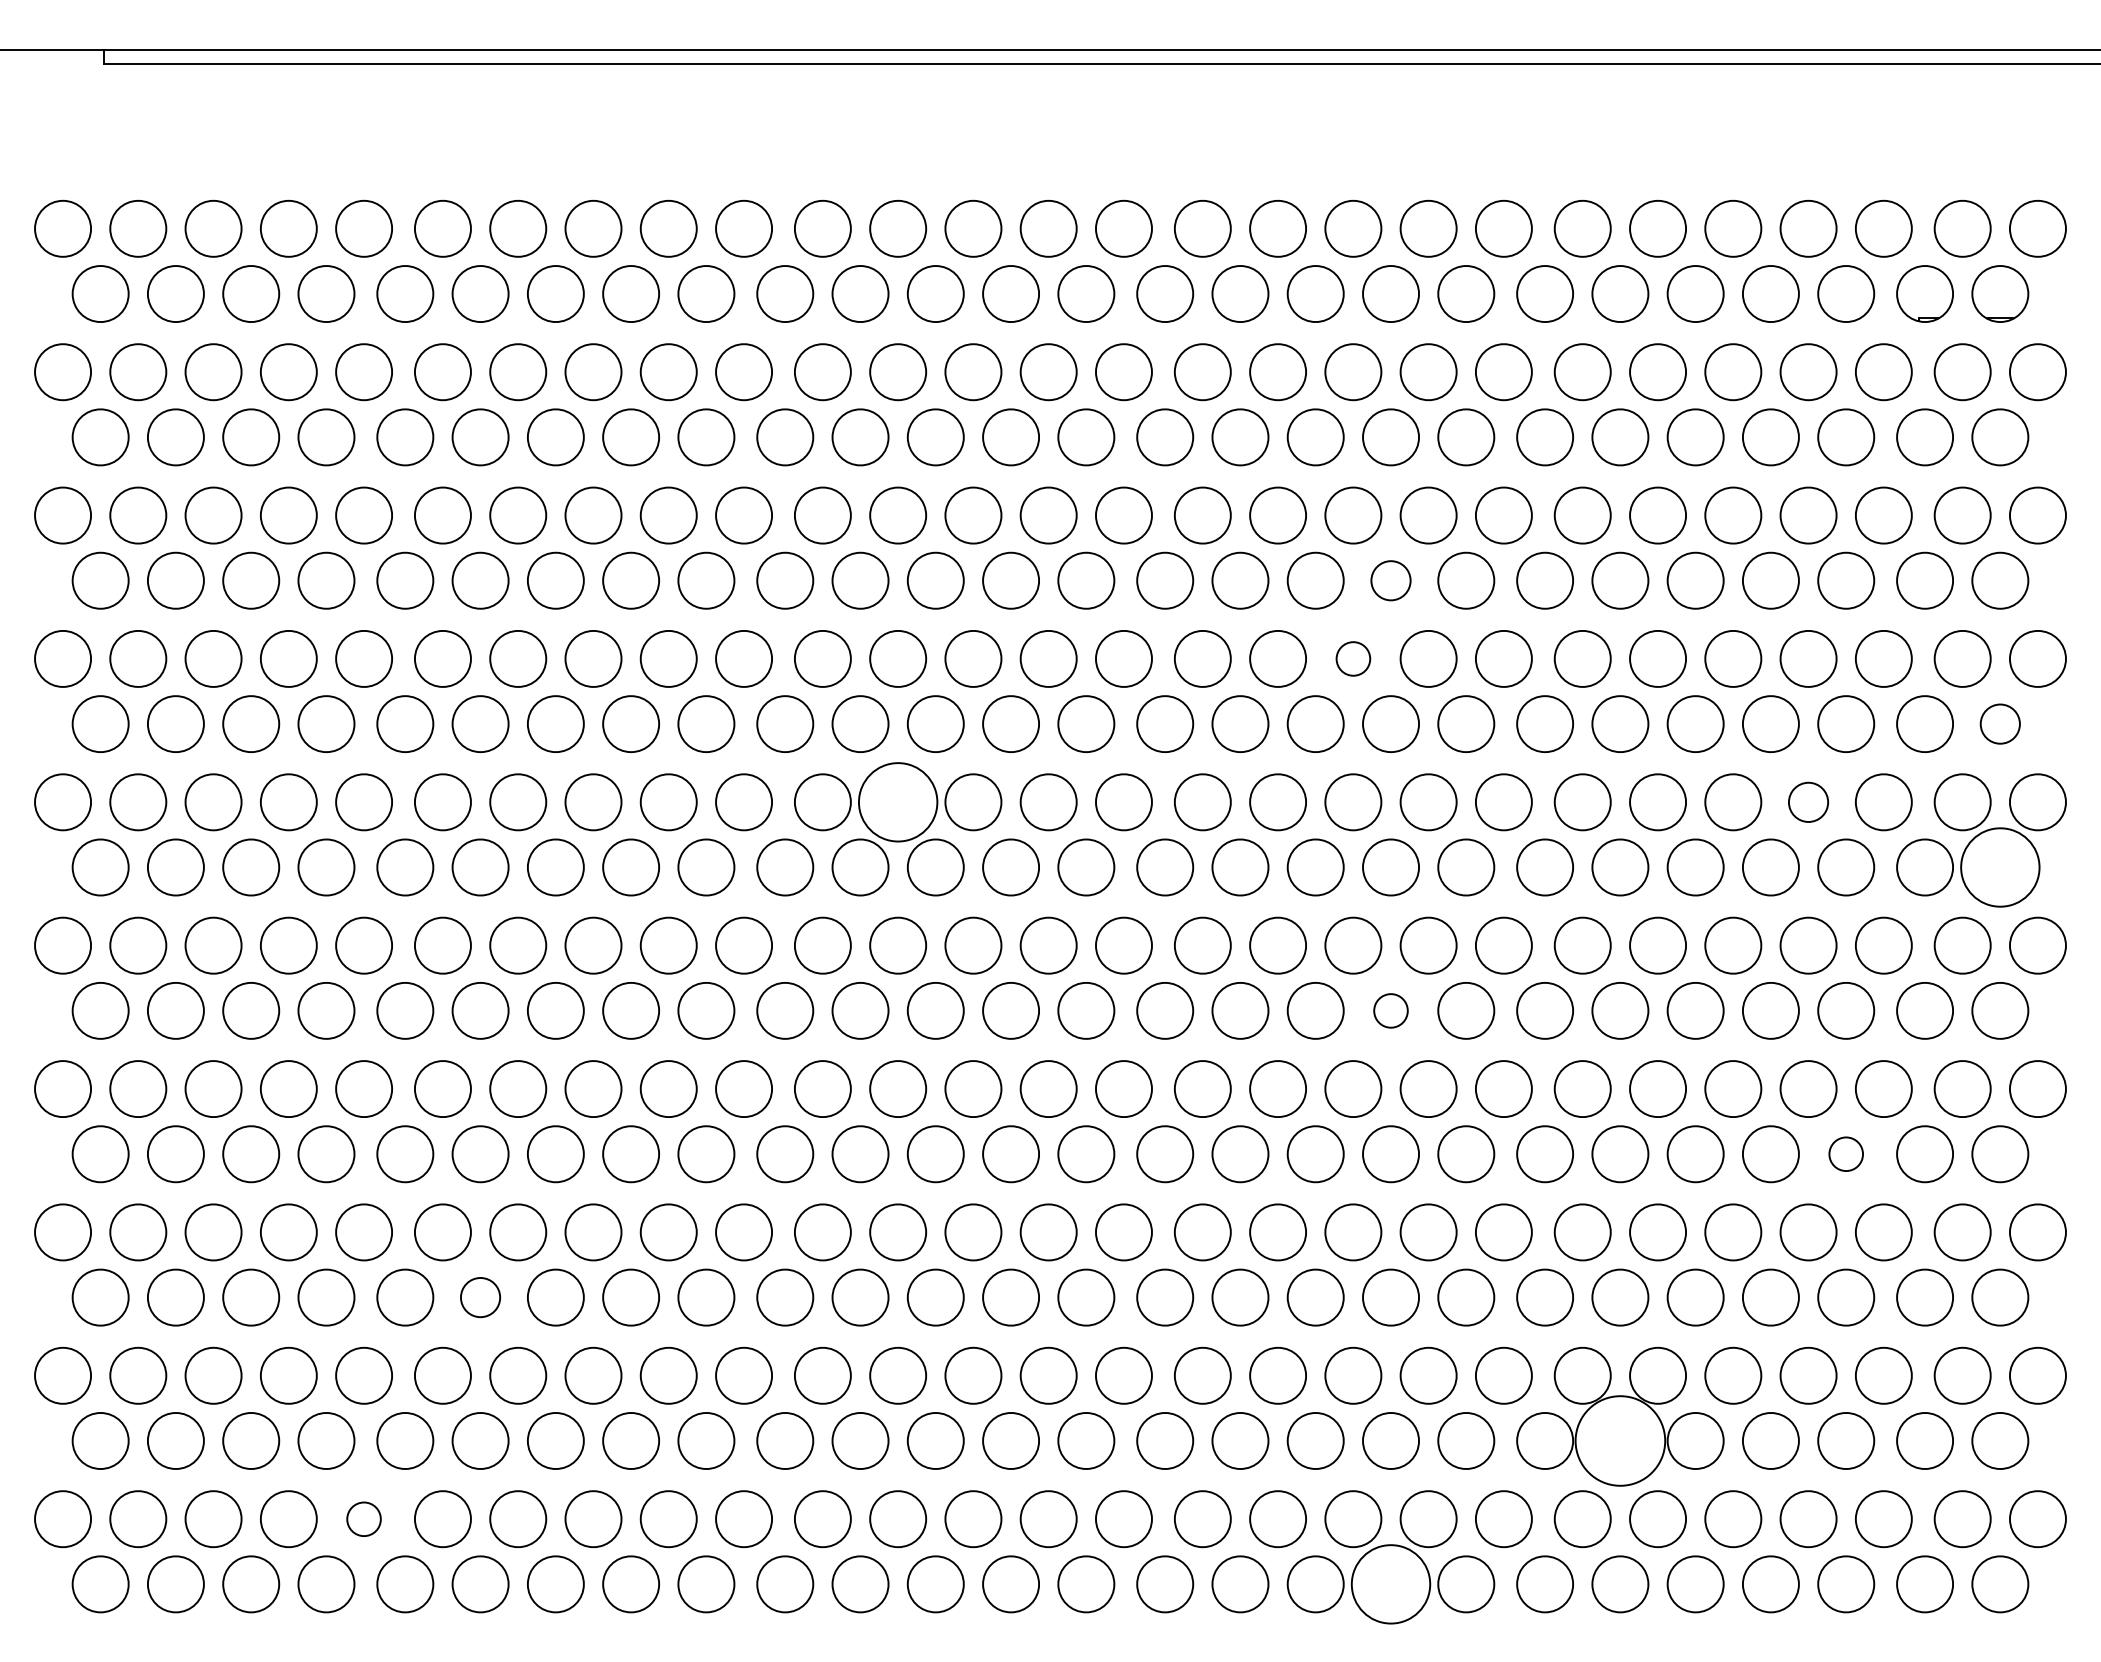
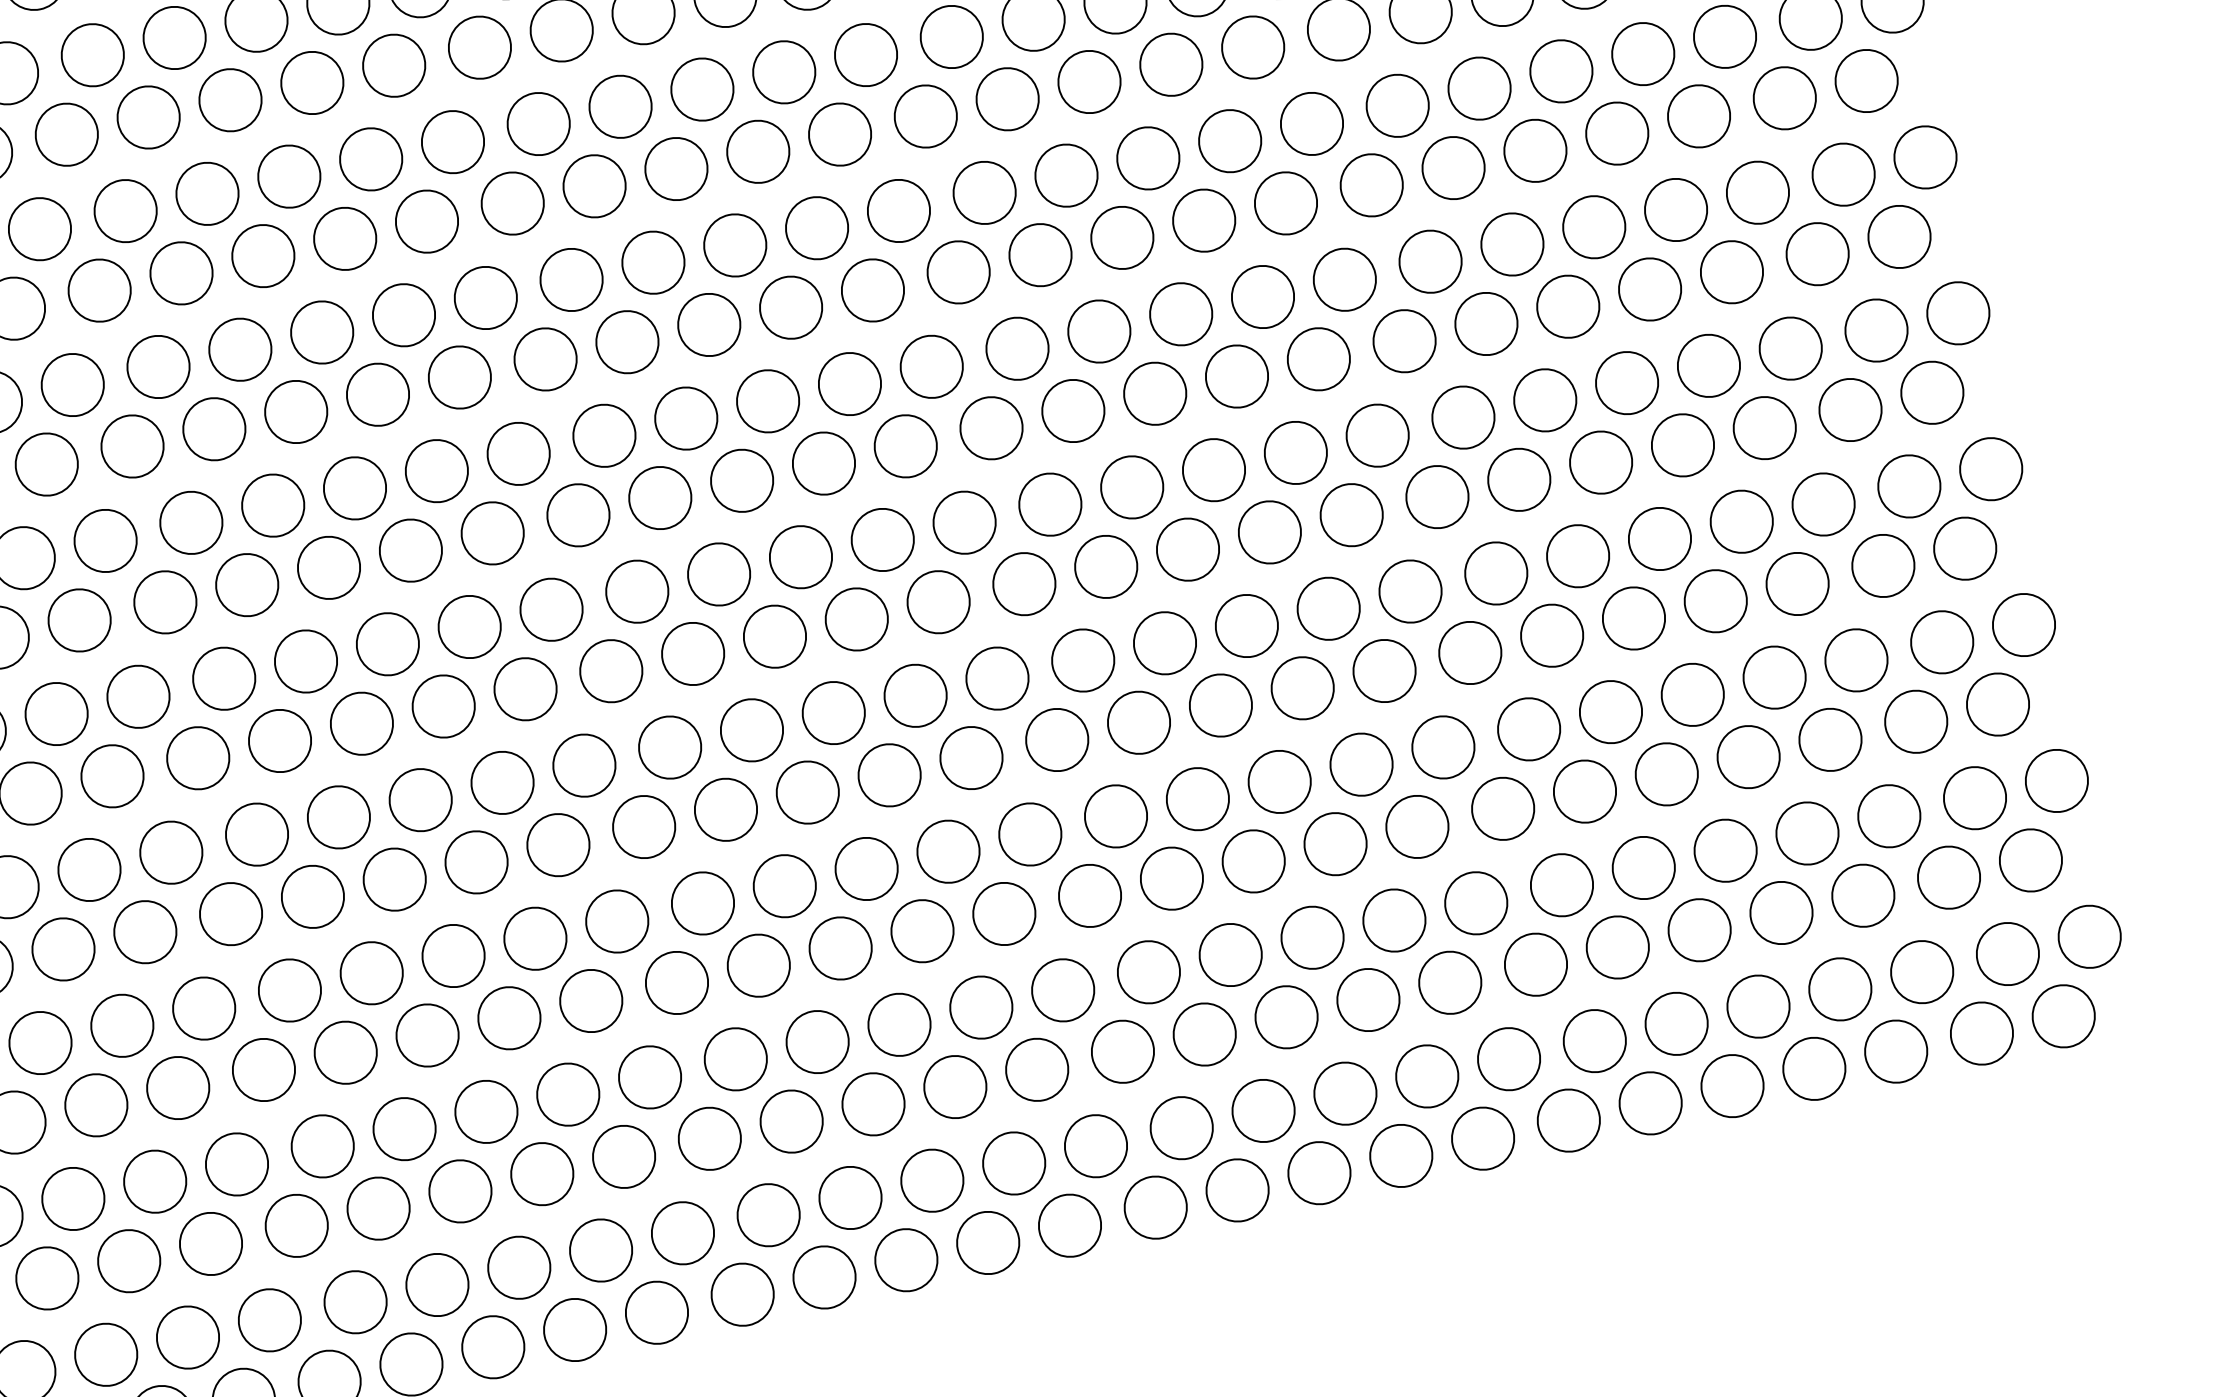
circle: (1391, 580) -> (1171, 64), size x1.43
circle: (1353, 658) -> (1148, 157), size x1.67
circle: (2000, 724) -> (1866, 81), size x1.43
circle: (898, 802) -> (686, 418), size x0.71
circle: (1808, 802) -> (1676, 210), size x1.43
circle: (2000, 867) -> (1899, 236), size x0.71
circle: (1390, 1010) -> (1269, 532), size x1.67
circle: (1846, 1154) -> (1798, 584), size x1.67
circle: (480, 1297) -> (345, 1052), size x1.43
circle: (1620, 1440) -> (1617, 946), size x0.62
circle: (363, 1519) -> (269, 1320), size x1.67
circle: (1391, 1584) -> (1401, 1155), size x0.71

